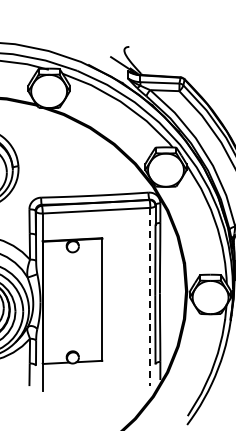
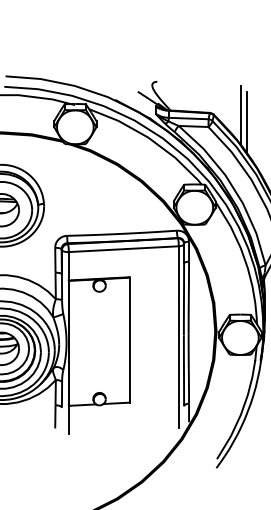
line: (210, 79) -> (240, 115), added
line: (216, 86) -> (246, 122), added
line: (150, 297) -> (178, 337), dashed -> solid

